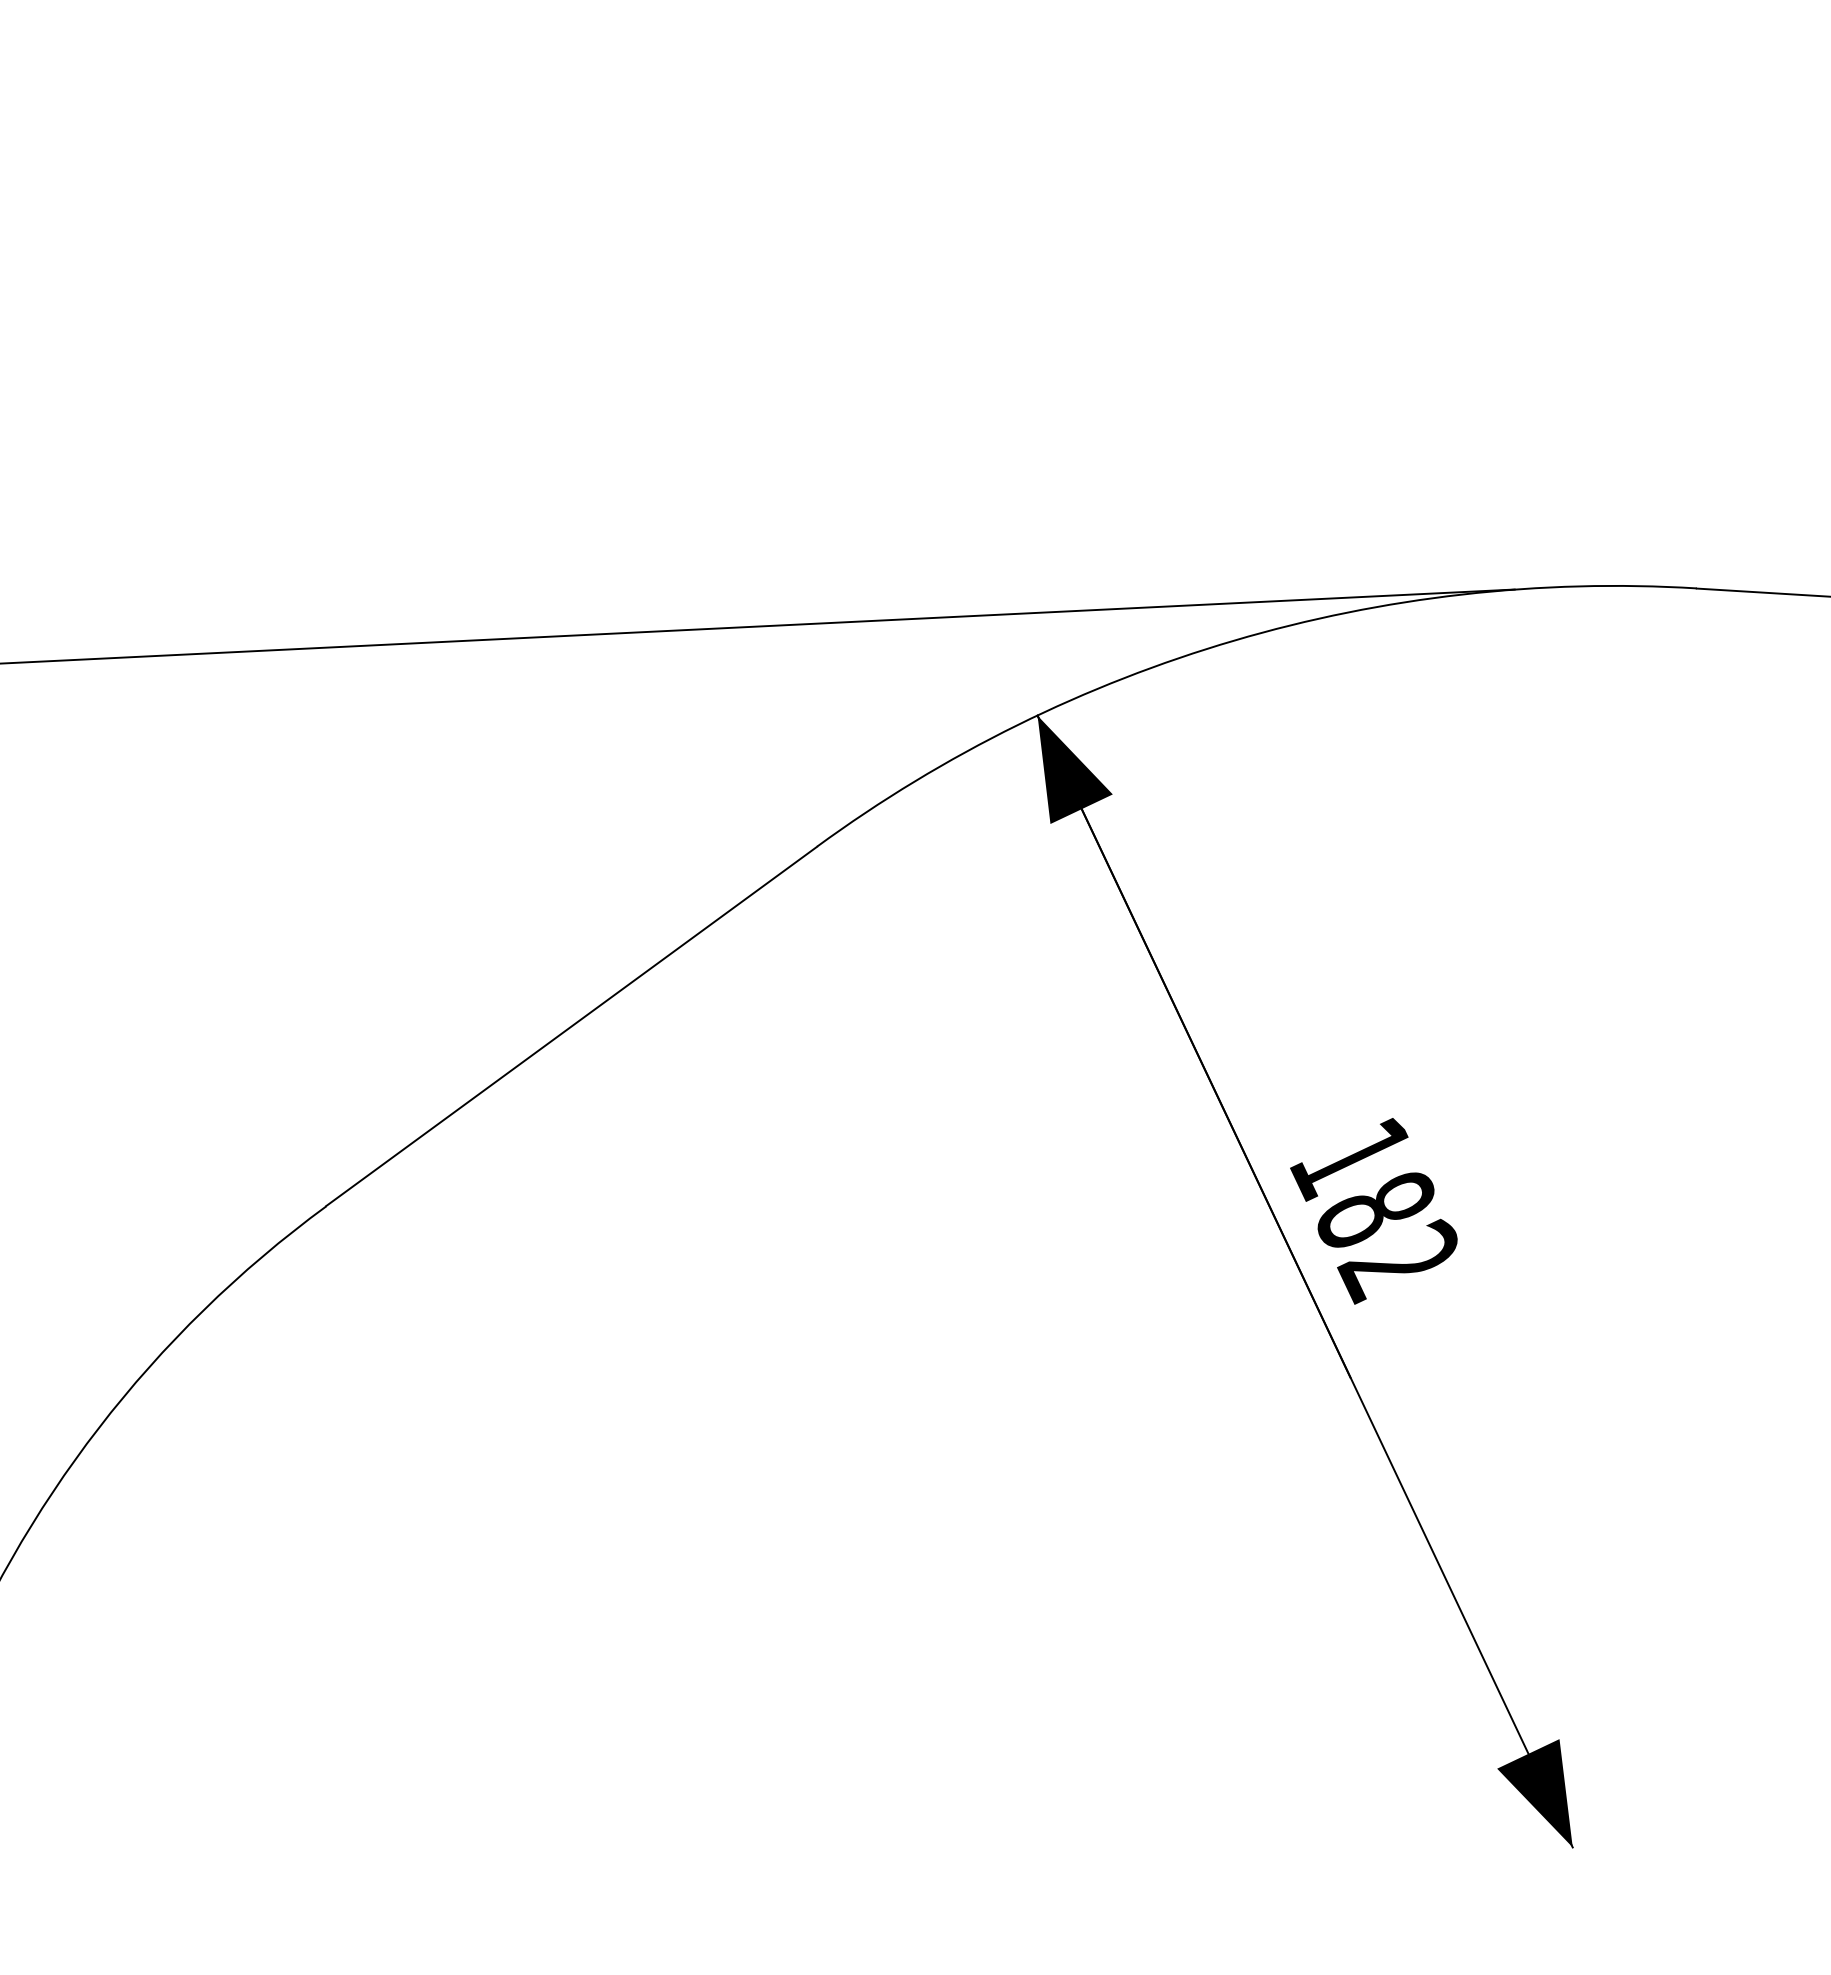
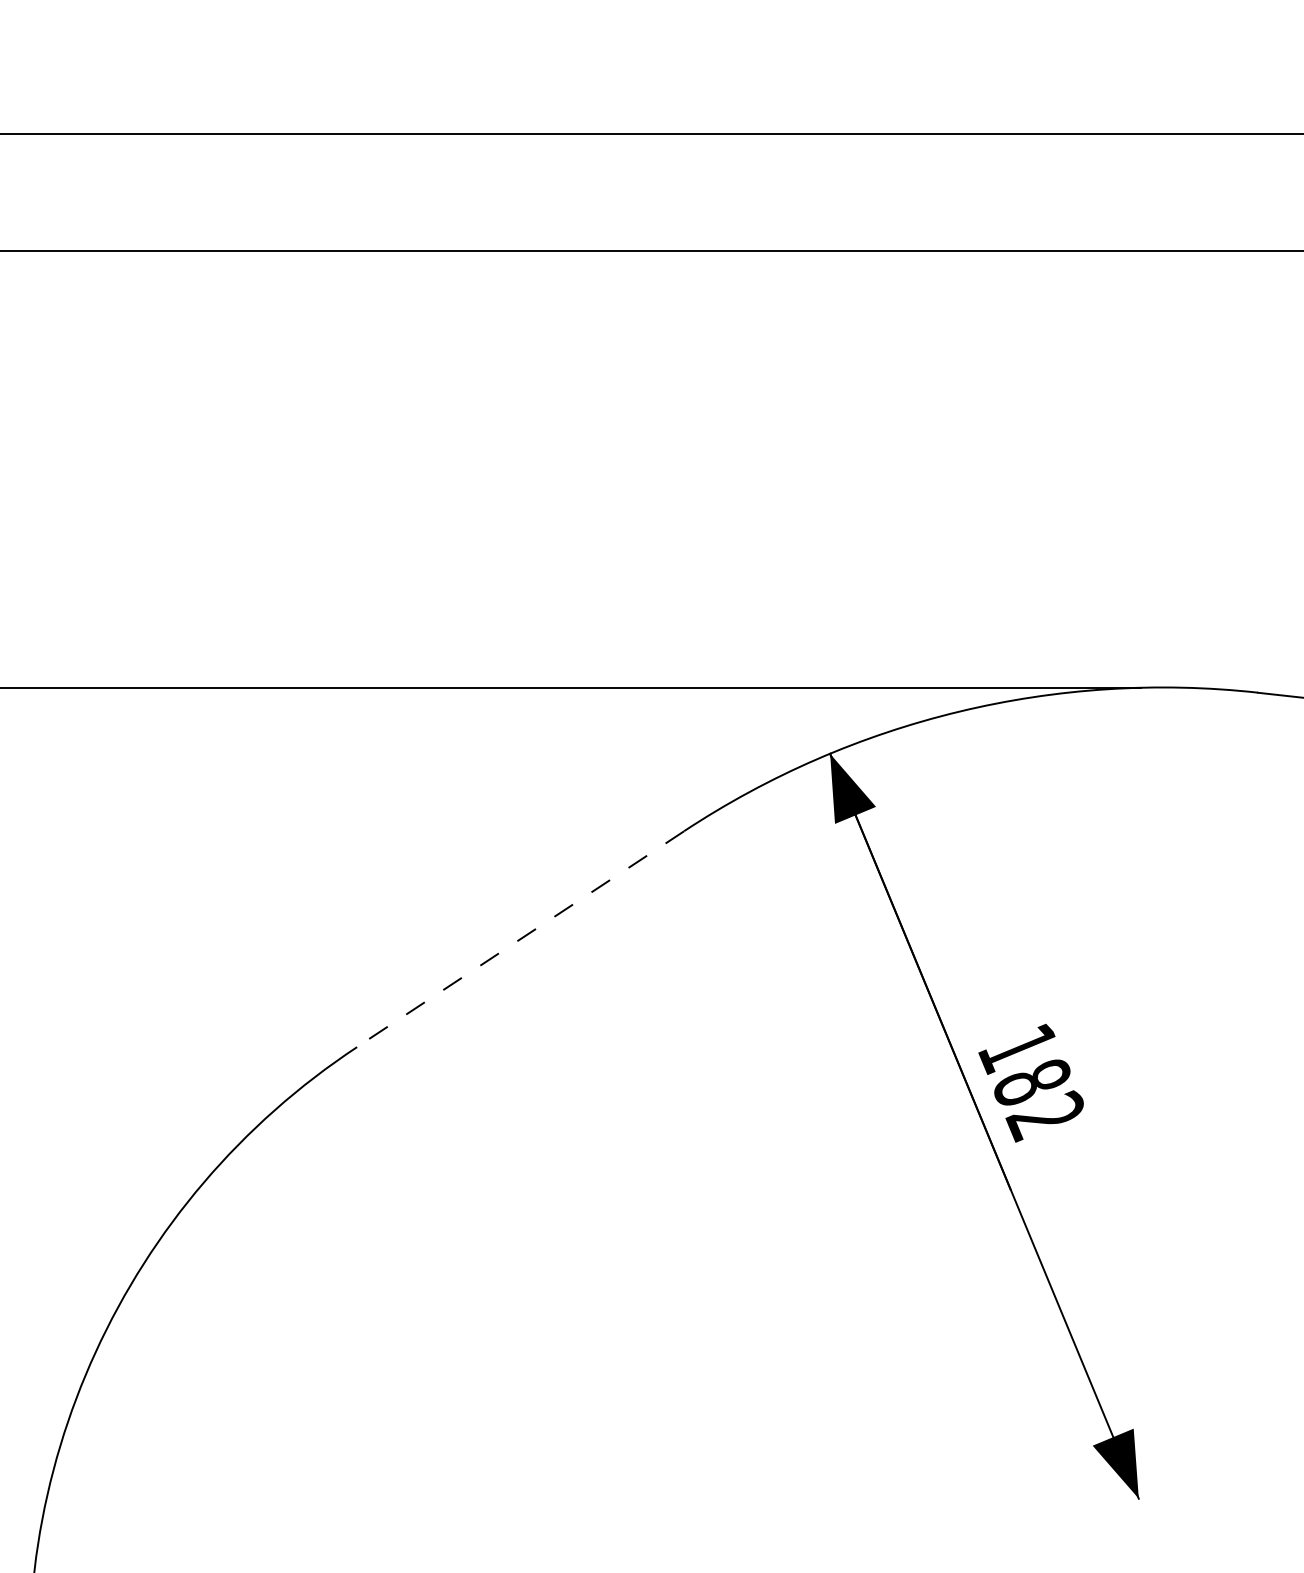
line: (571, 1027) -> (520, 939), solid -> dashed

